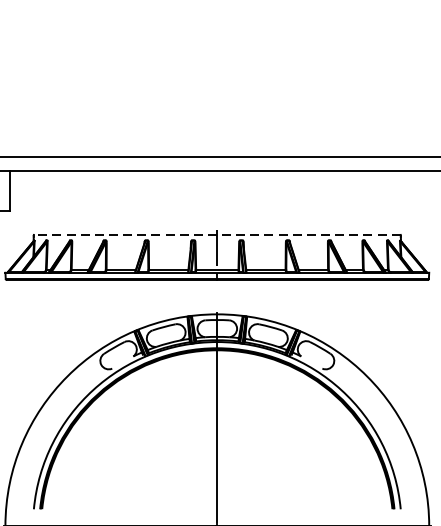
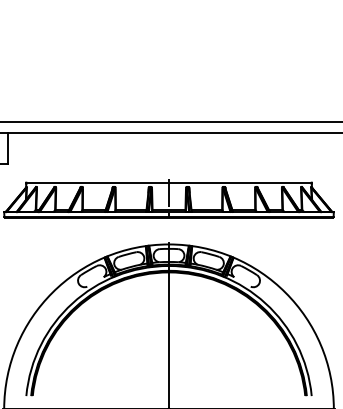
line: (217, 234) -> (169, 182), dashed -> solid

